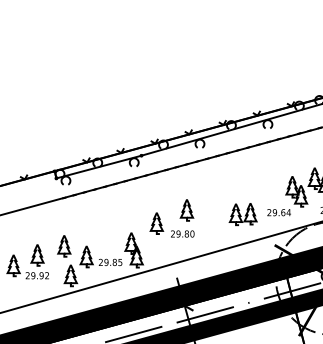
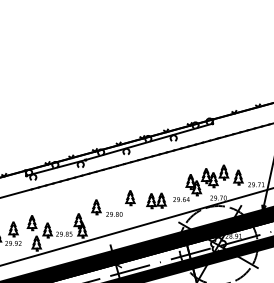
part: (187, 211) -> (130, 198), moved

